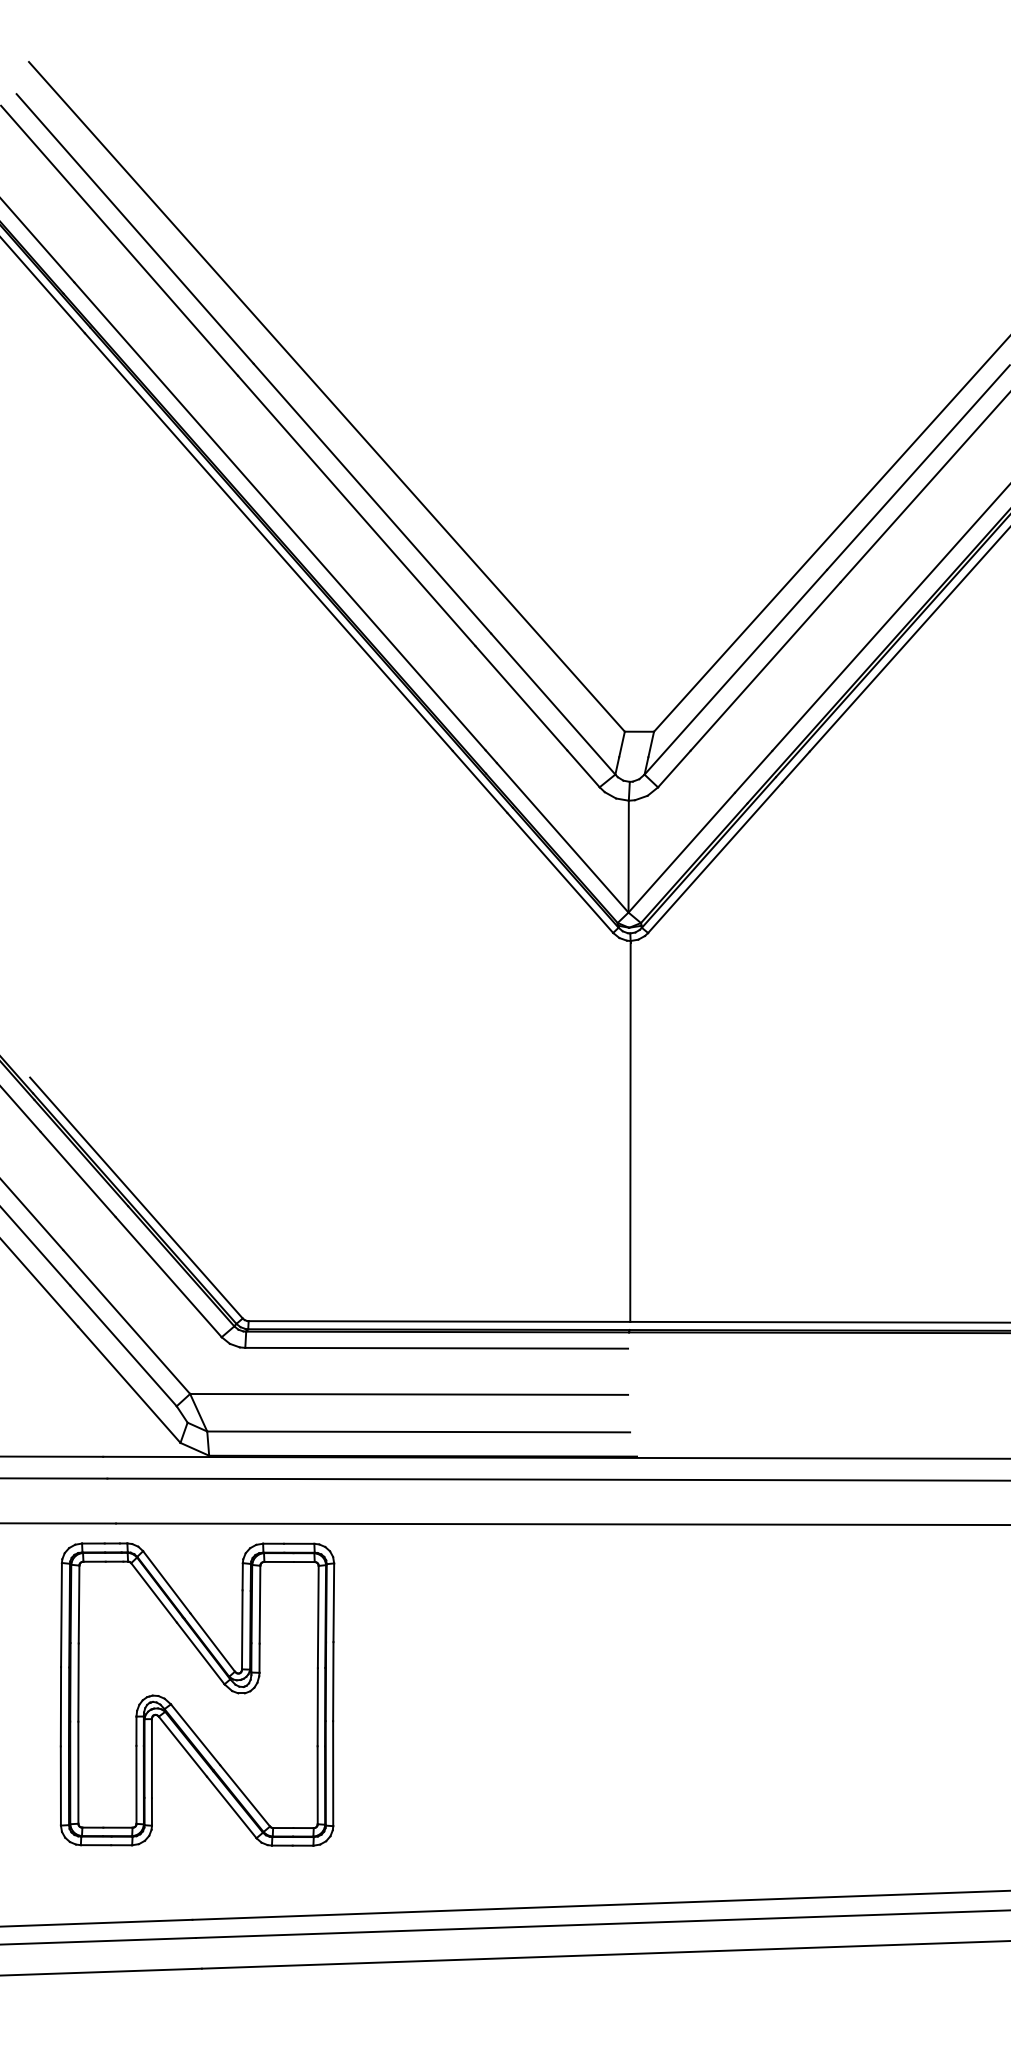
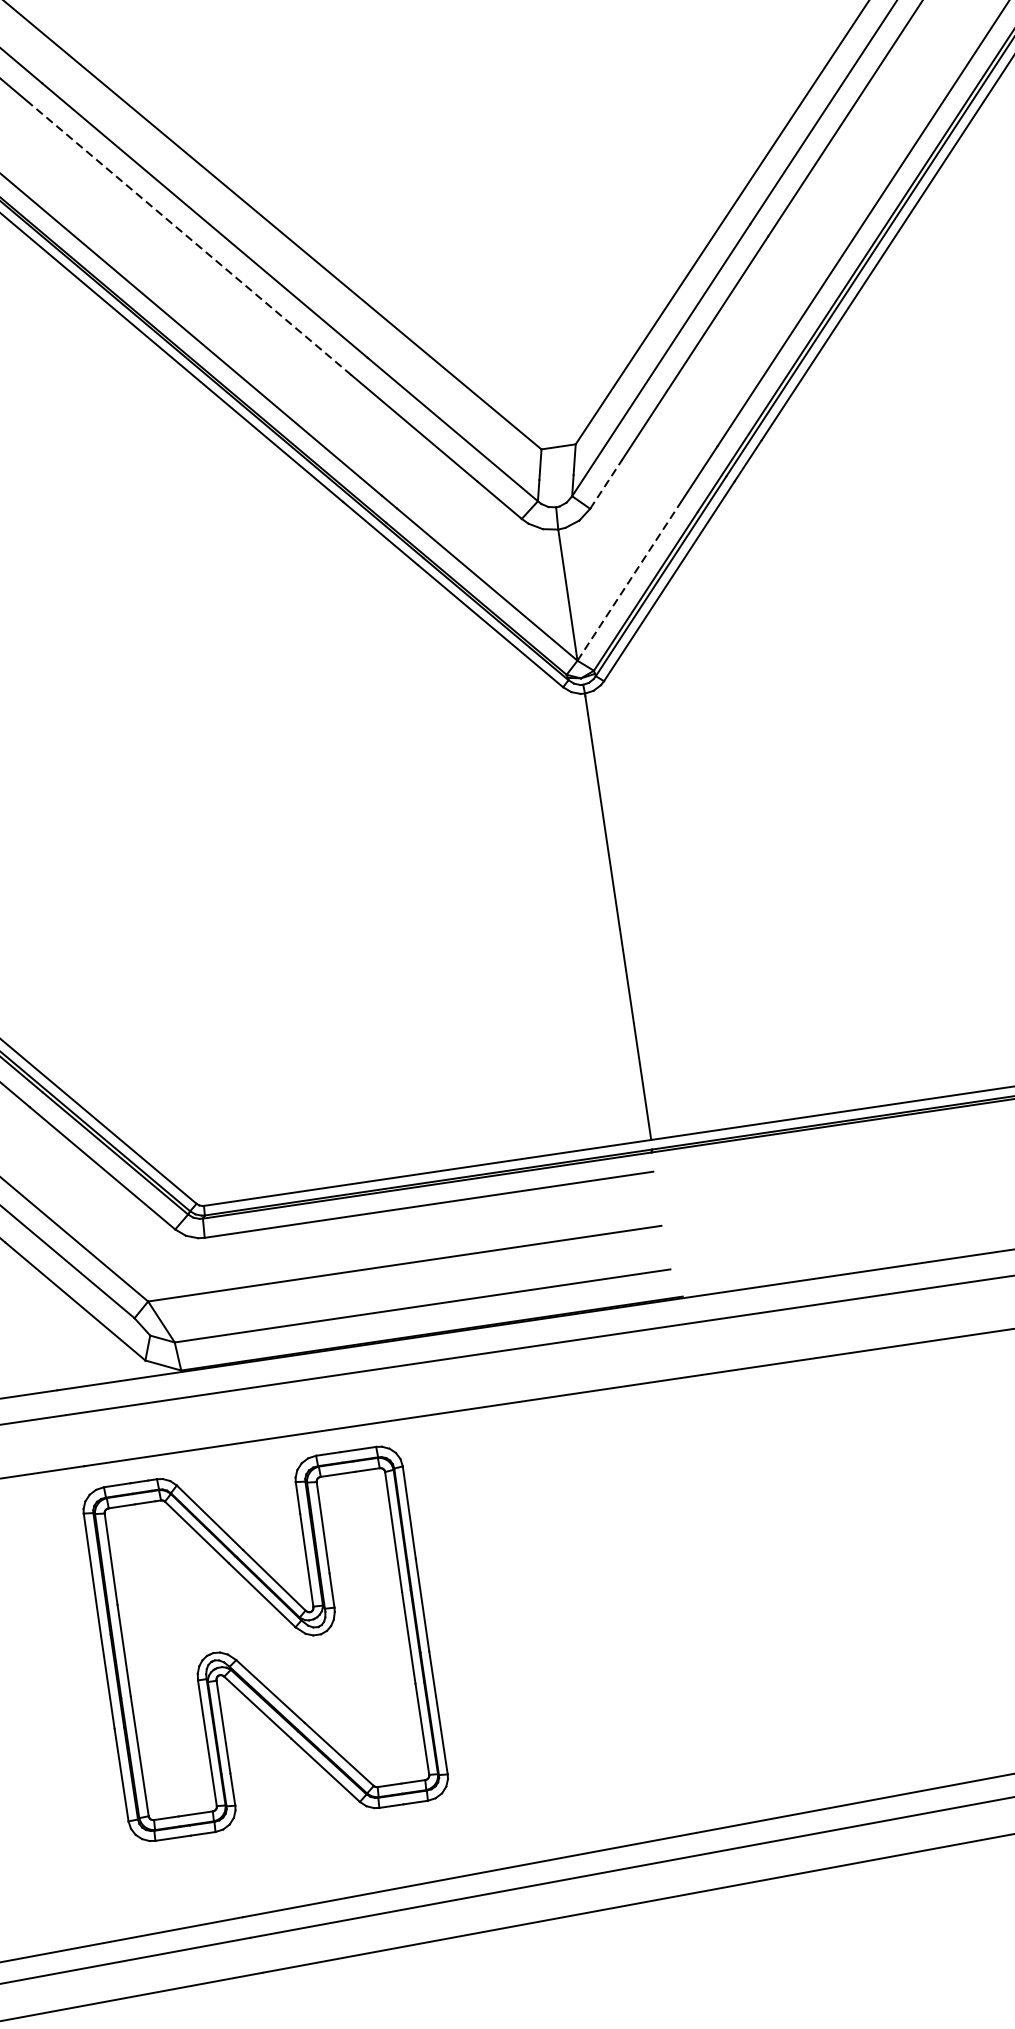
line: (356, 510) -> (188, 237), solid -> dashed
line: (674, 769) -> (606, 484), solid -> dashed
line: (682, 852) -> (630, 580), solid -> dashed
part: (197, 1694) -> (265, 1643), moved

